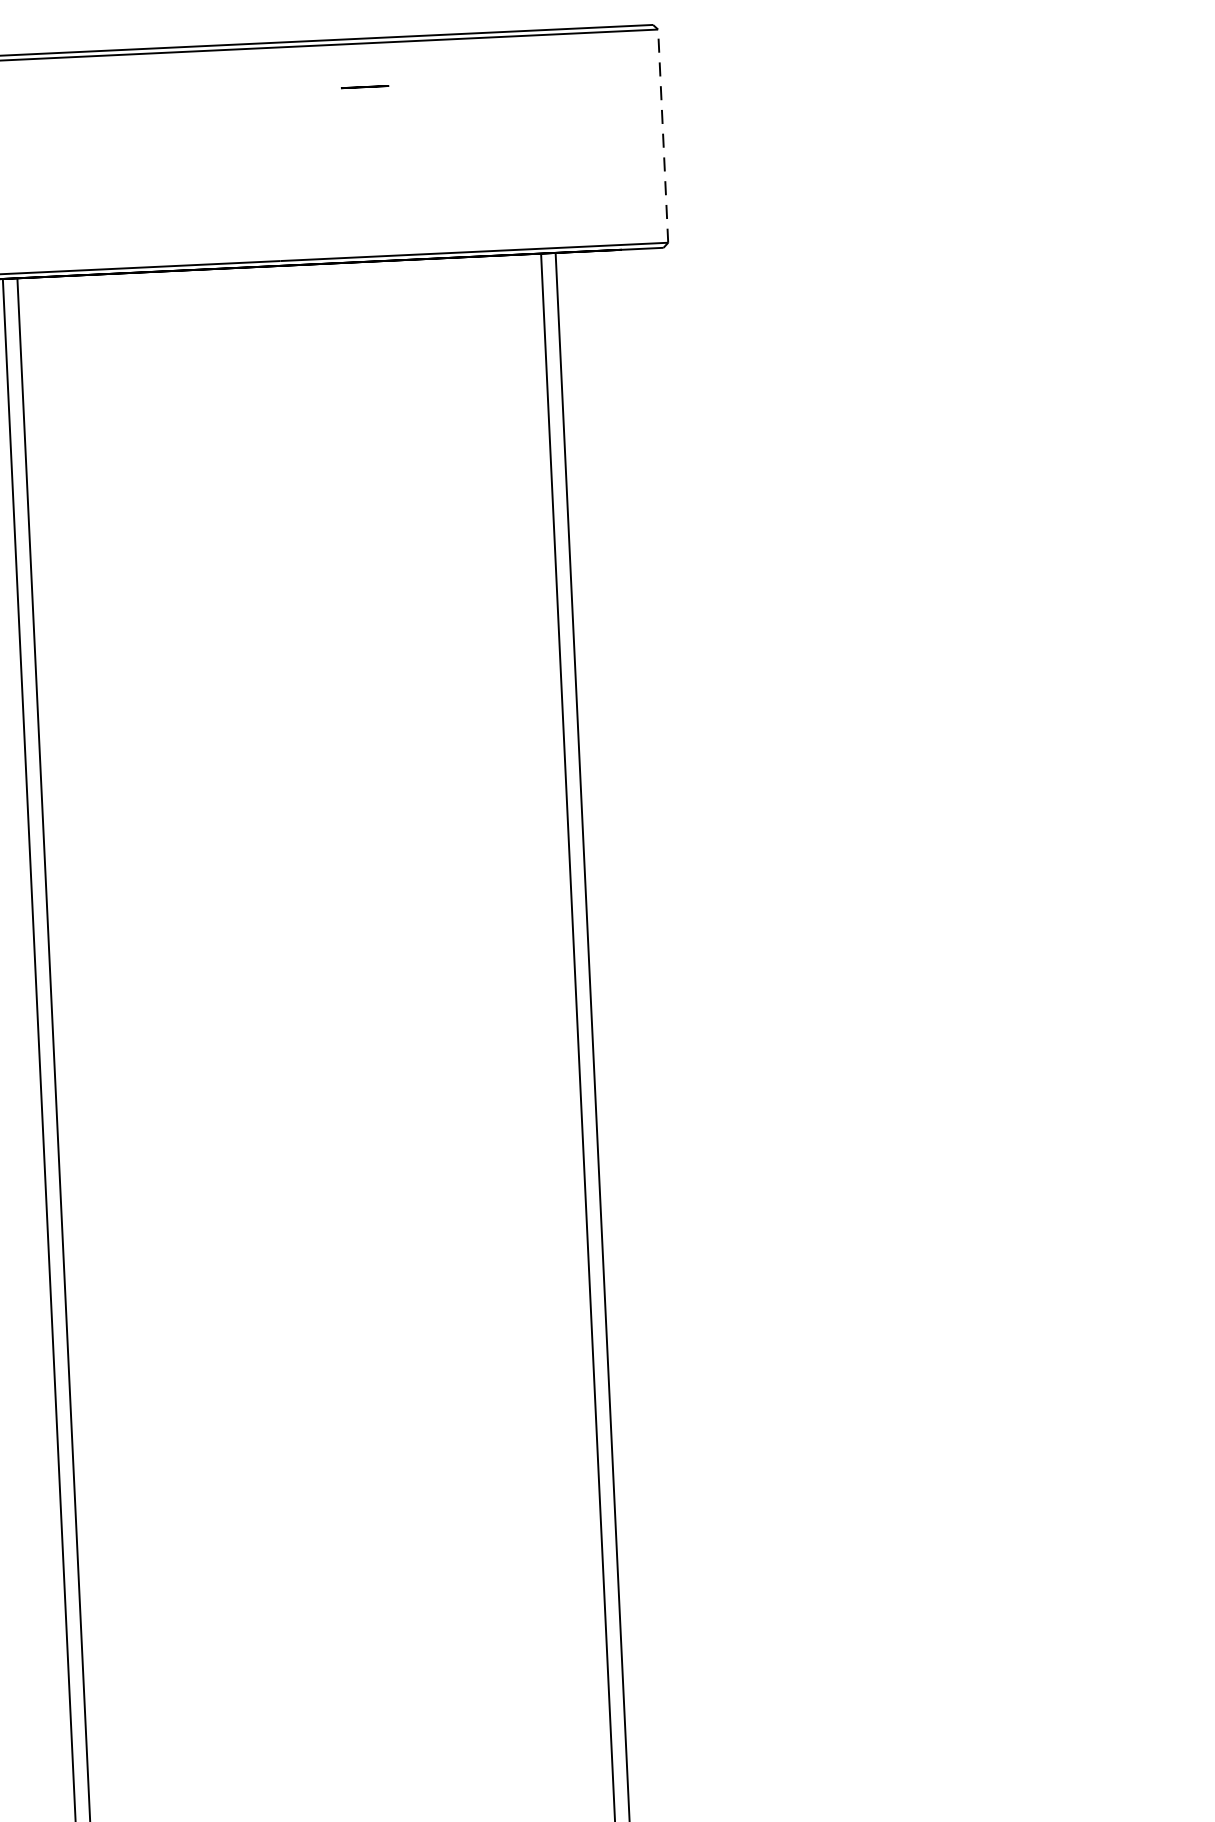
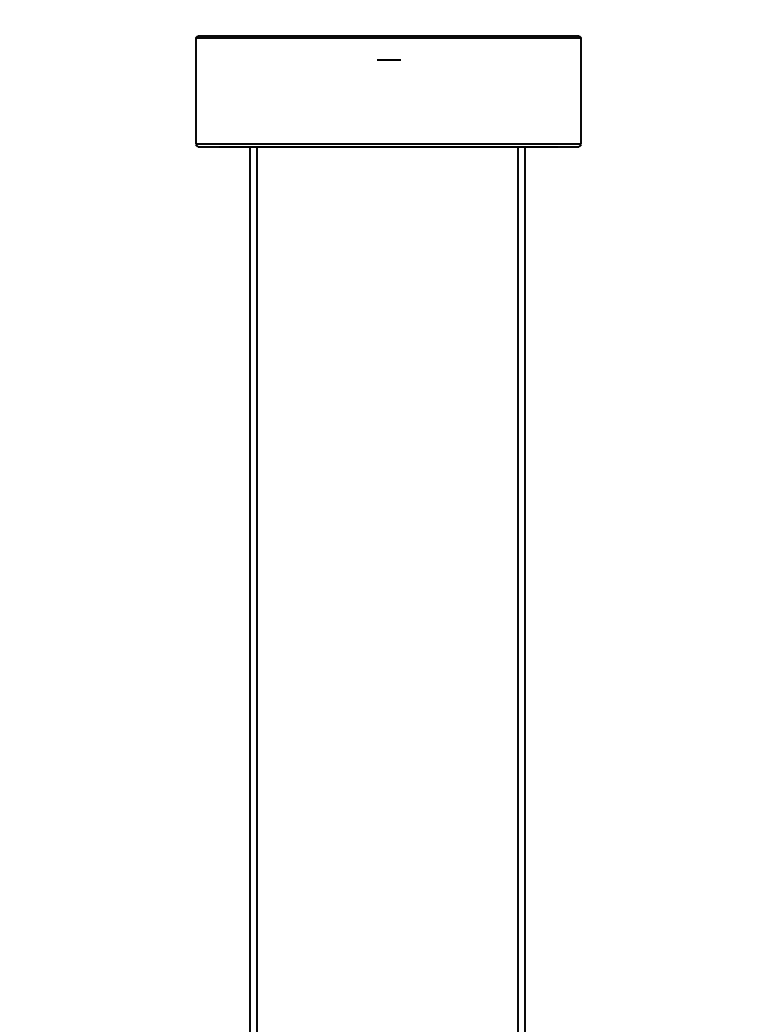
line: (364, 85) -> (388, 59), moved
line: (663, 134) -> (581, 90), dashed -> solid

